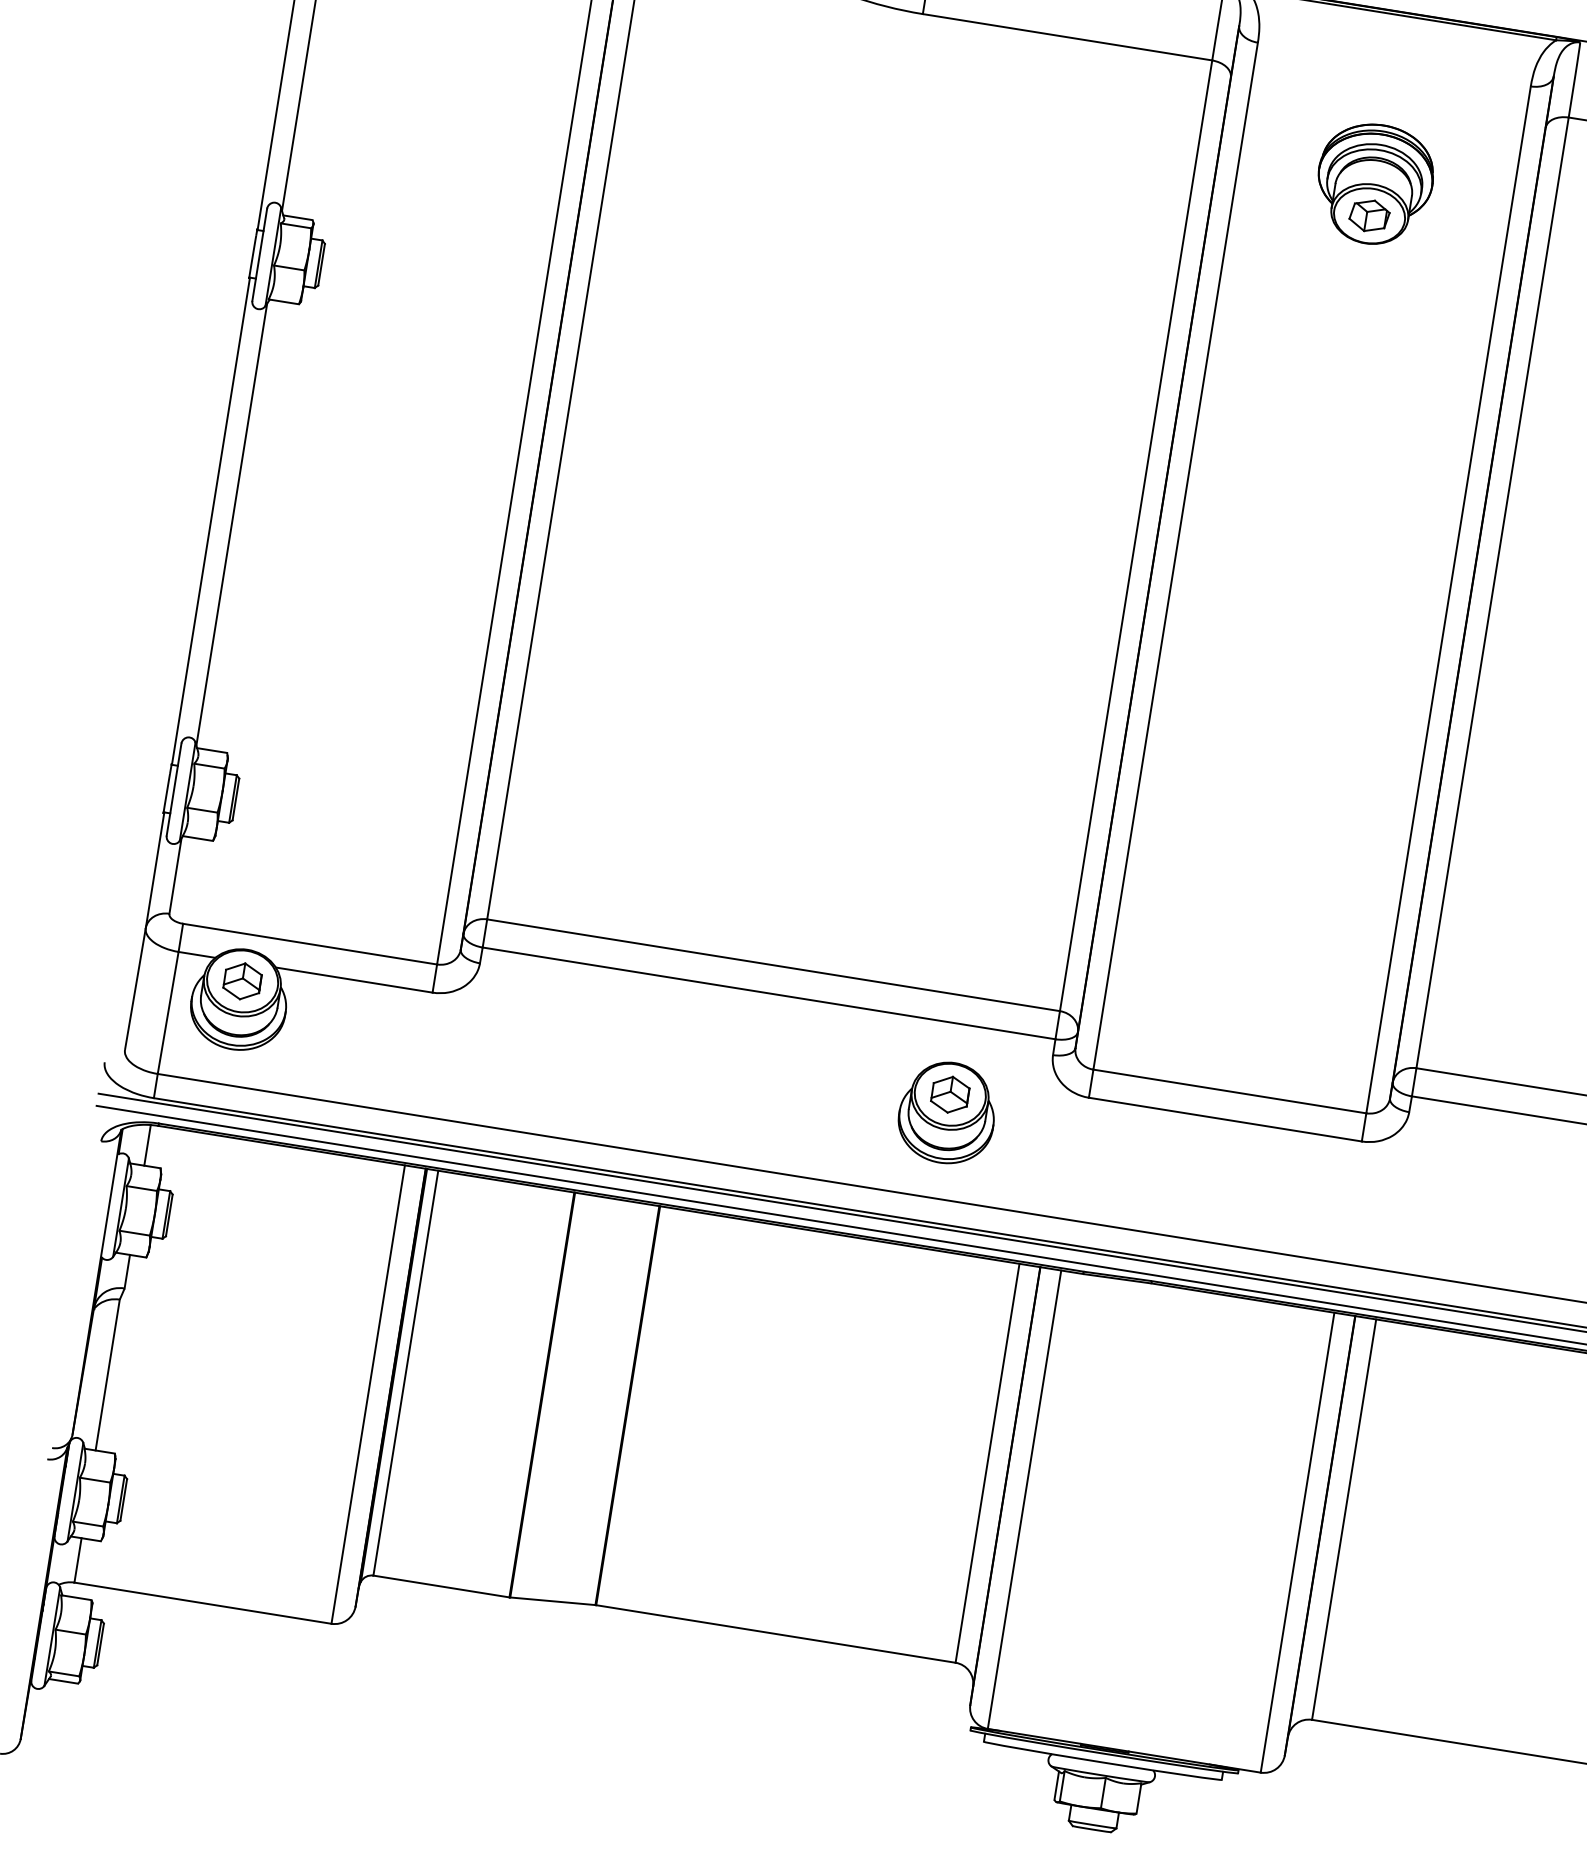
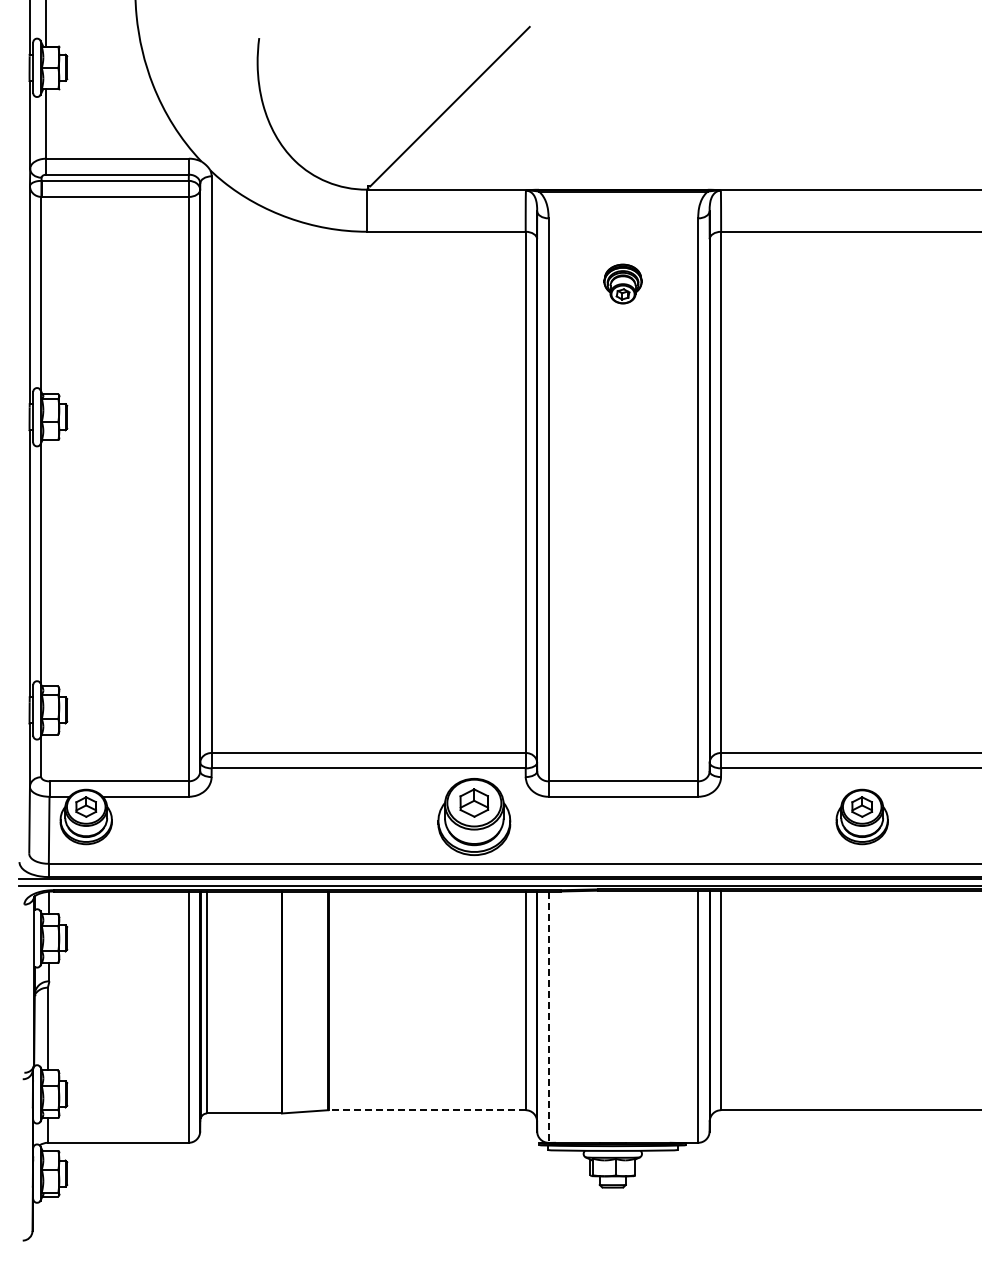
part: (1373, 183) -> (622, 283), size x0.6
part: (946, 1111) -> (473, 816), size x1.4
line: (1024, 1500) -> (548, 1017), solid -> dashed
line: (774, 1634) -> (426, 1110), solid -> dashed

